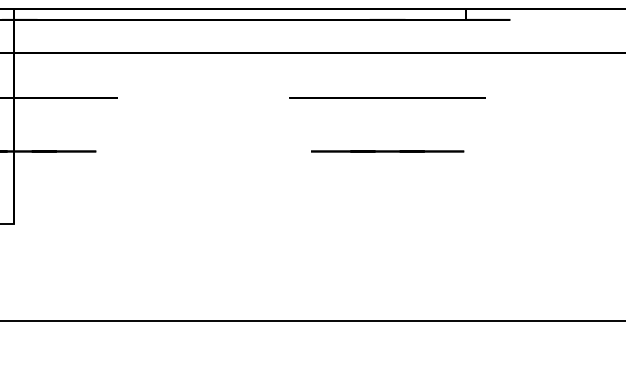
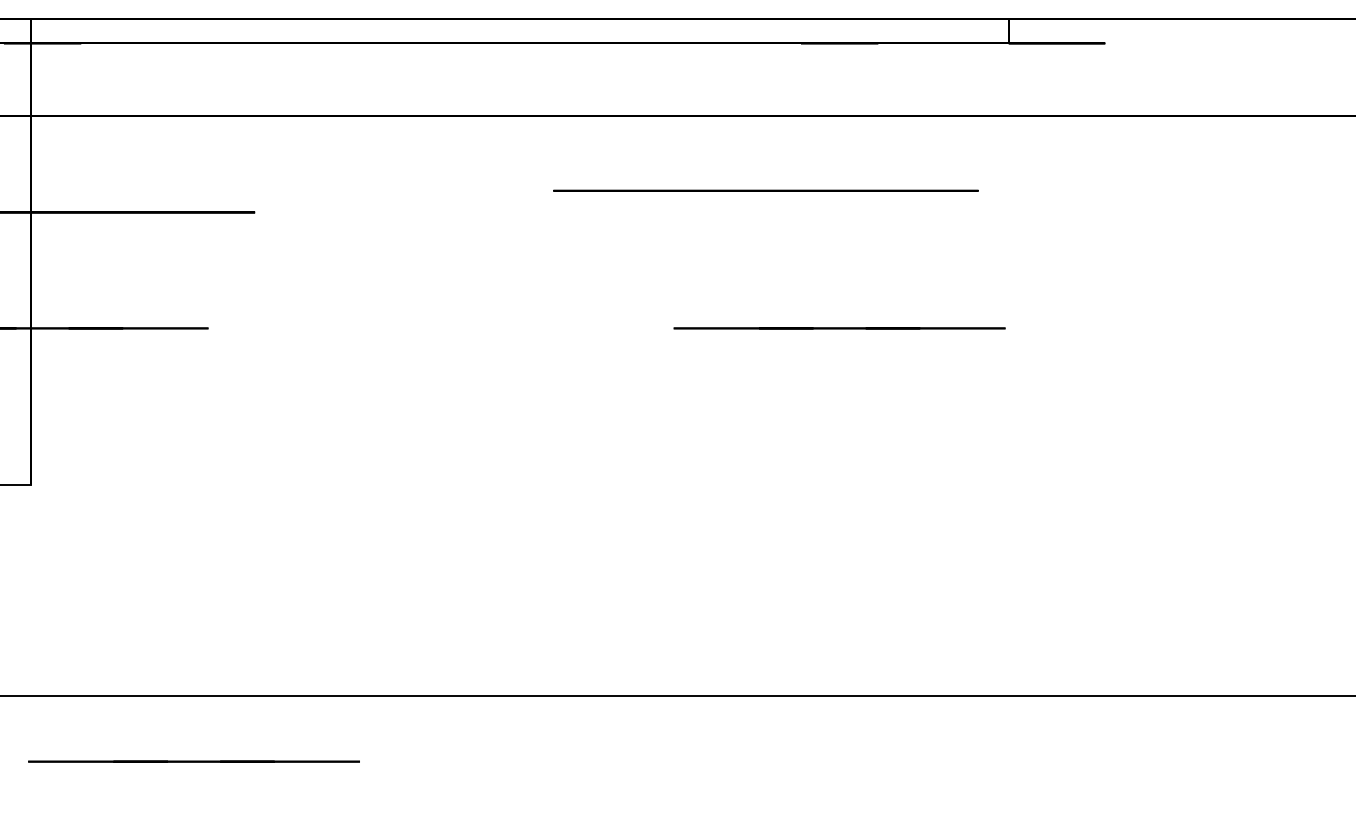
circle: (387, 97) -> (765, 189), moved
line: (89, 351) -> (193, 761), added

